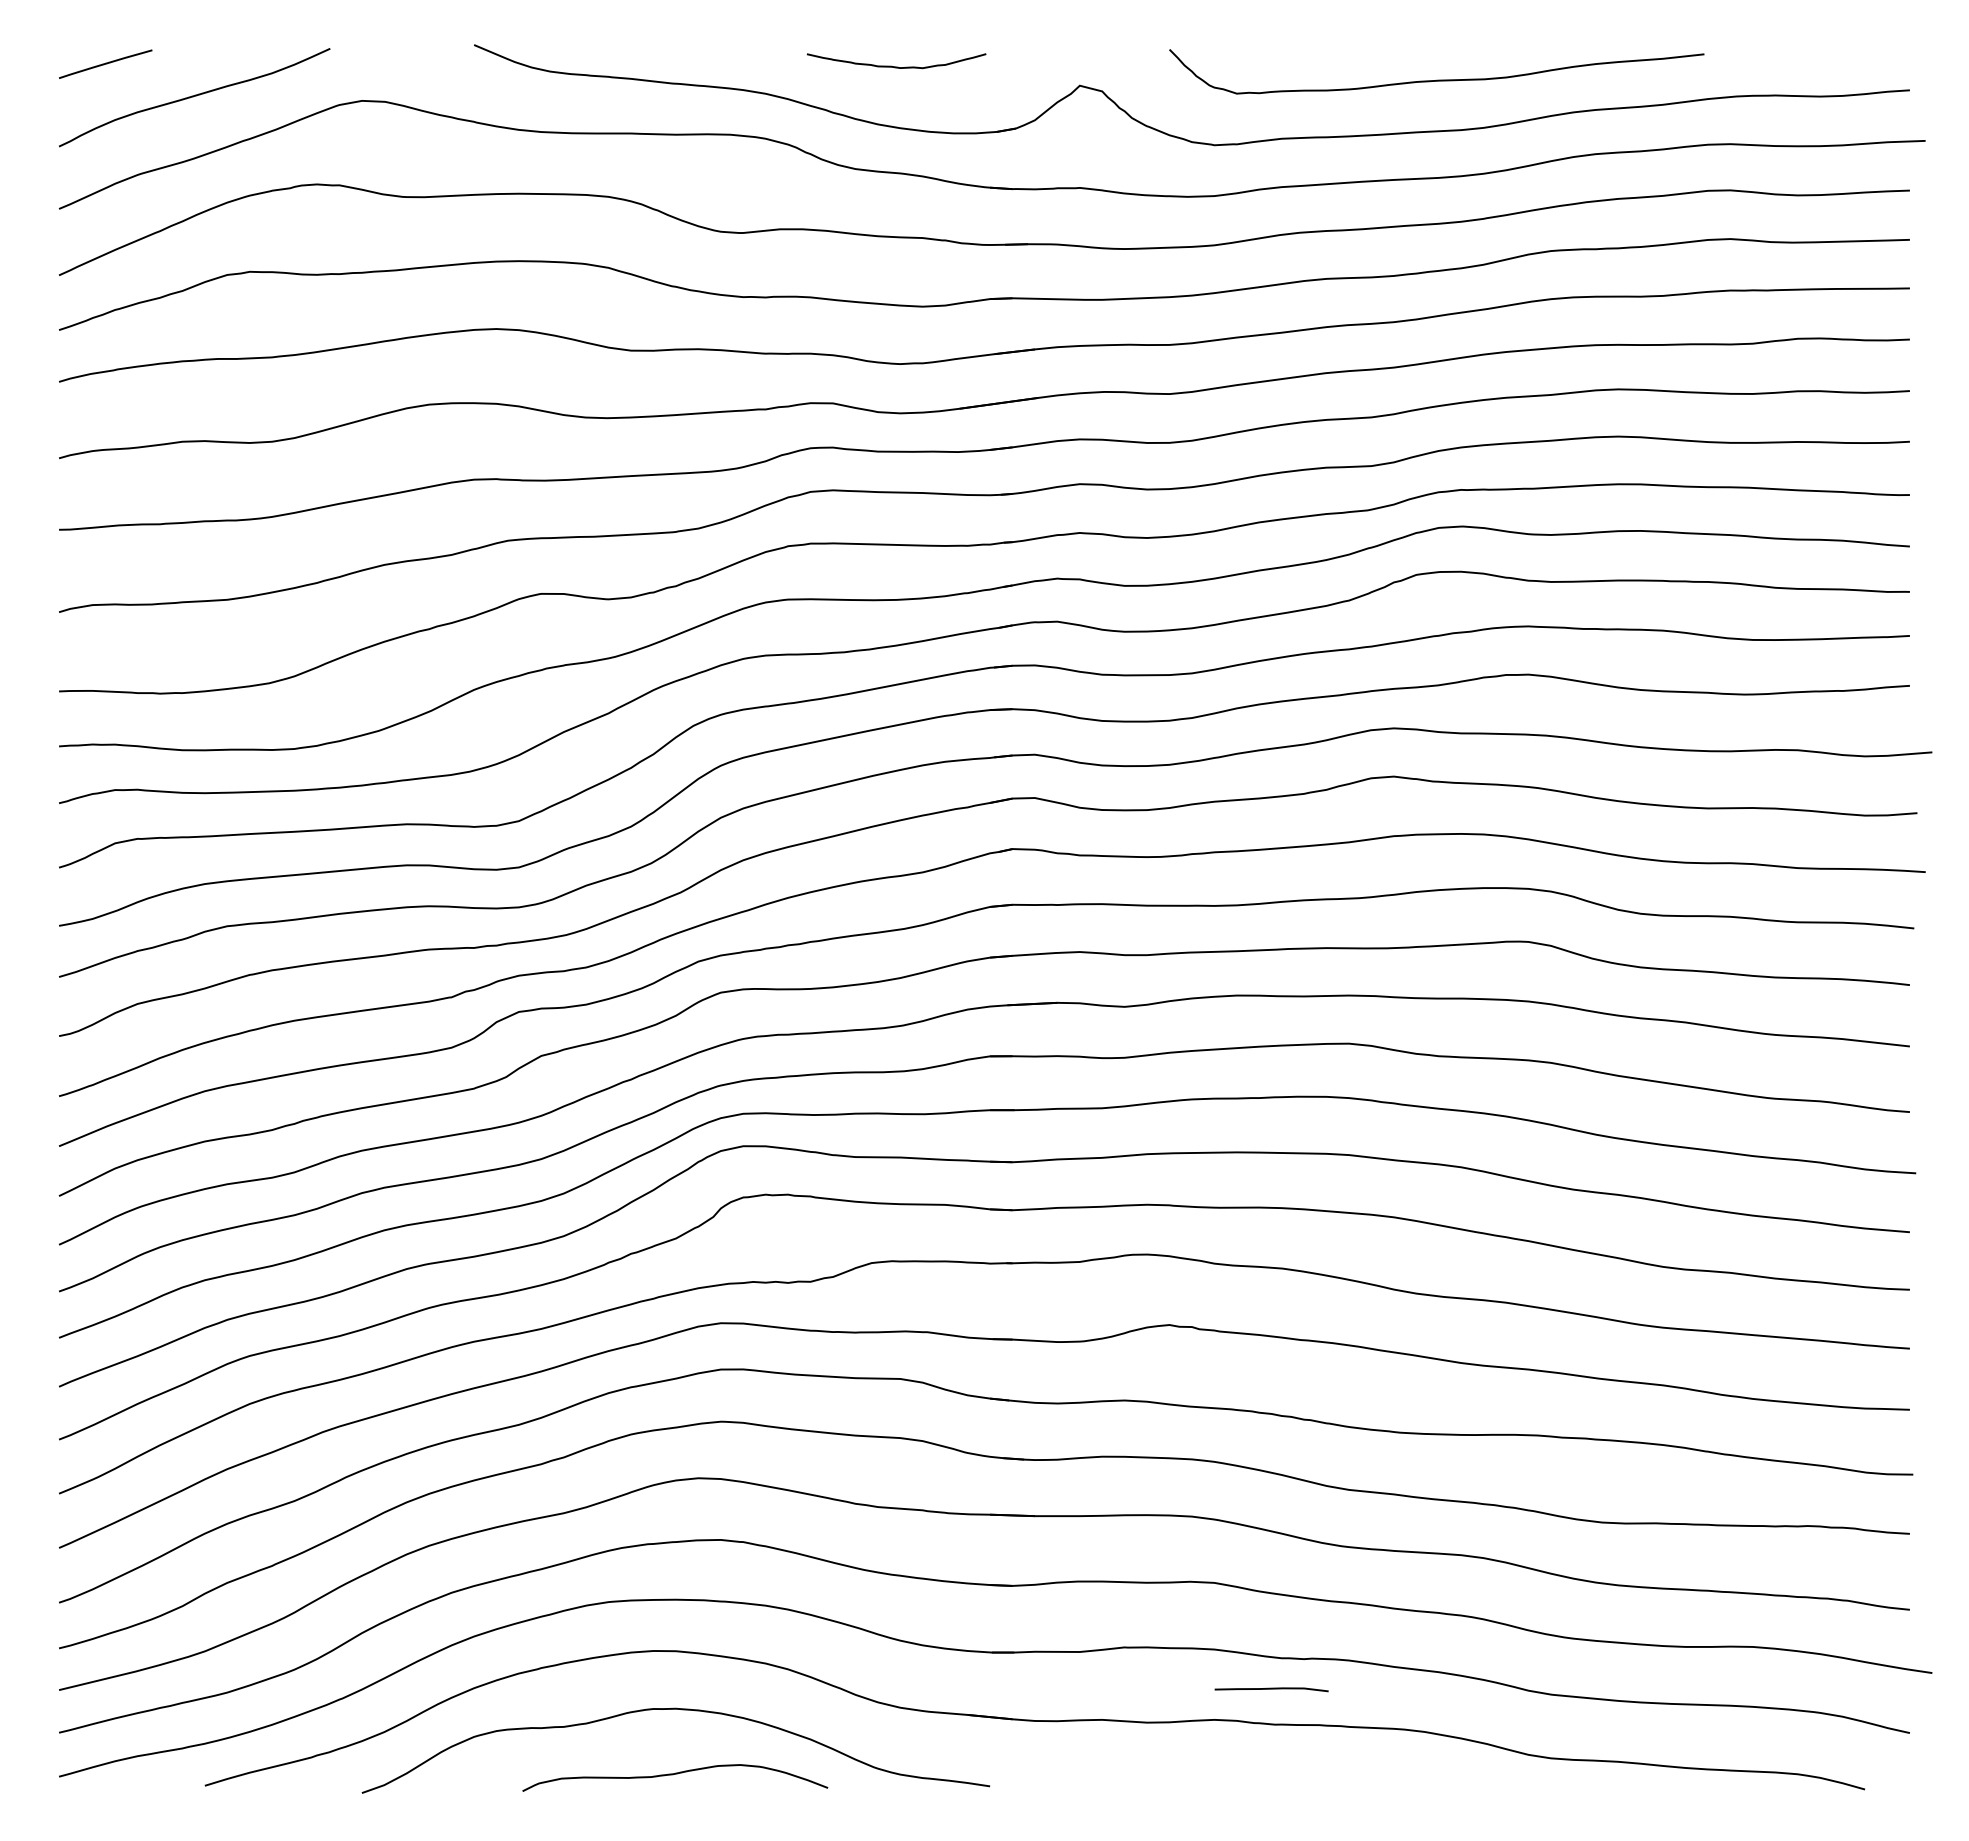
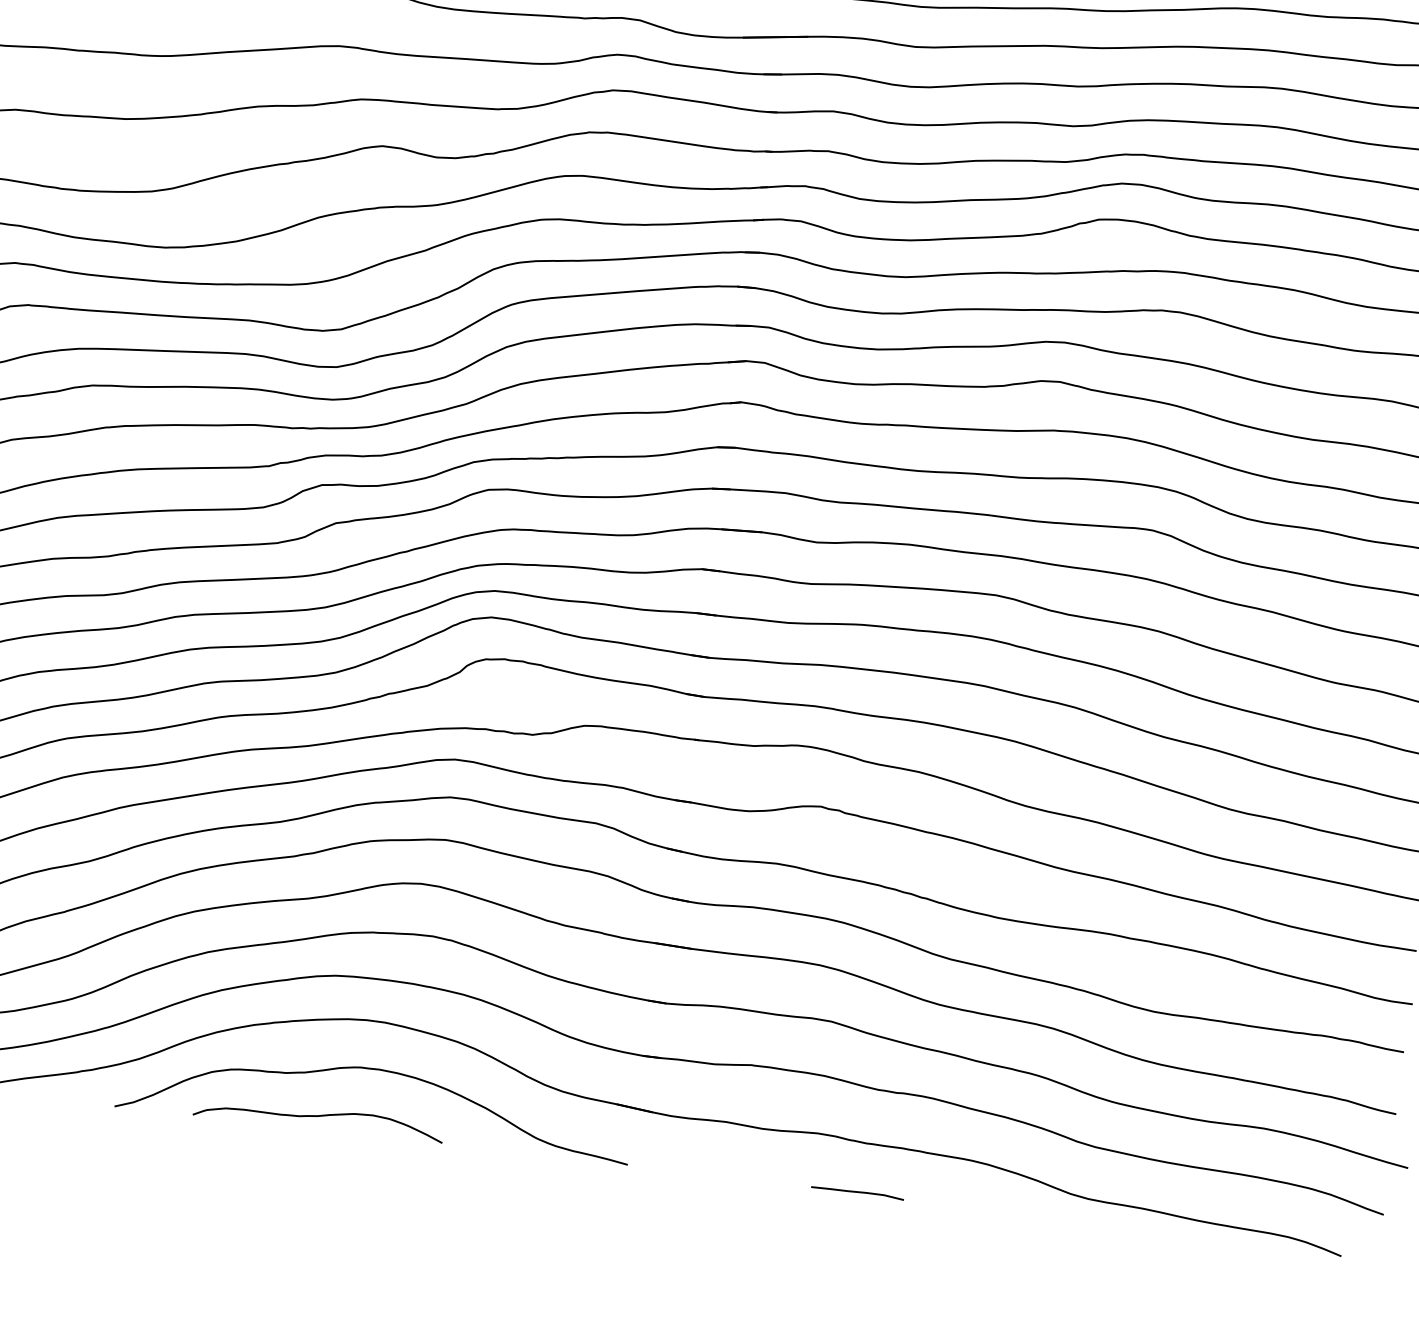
curve: (1271, 1689) -> (857, 1192), moved
curve: (673, 1775) -> (317, 1117), moved

